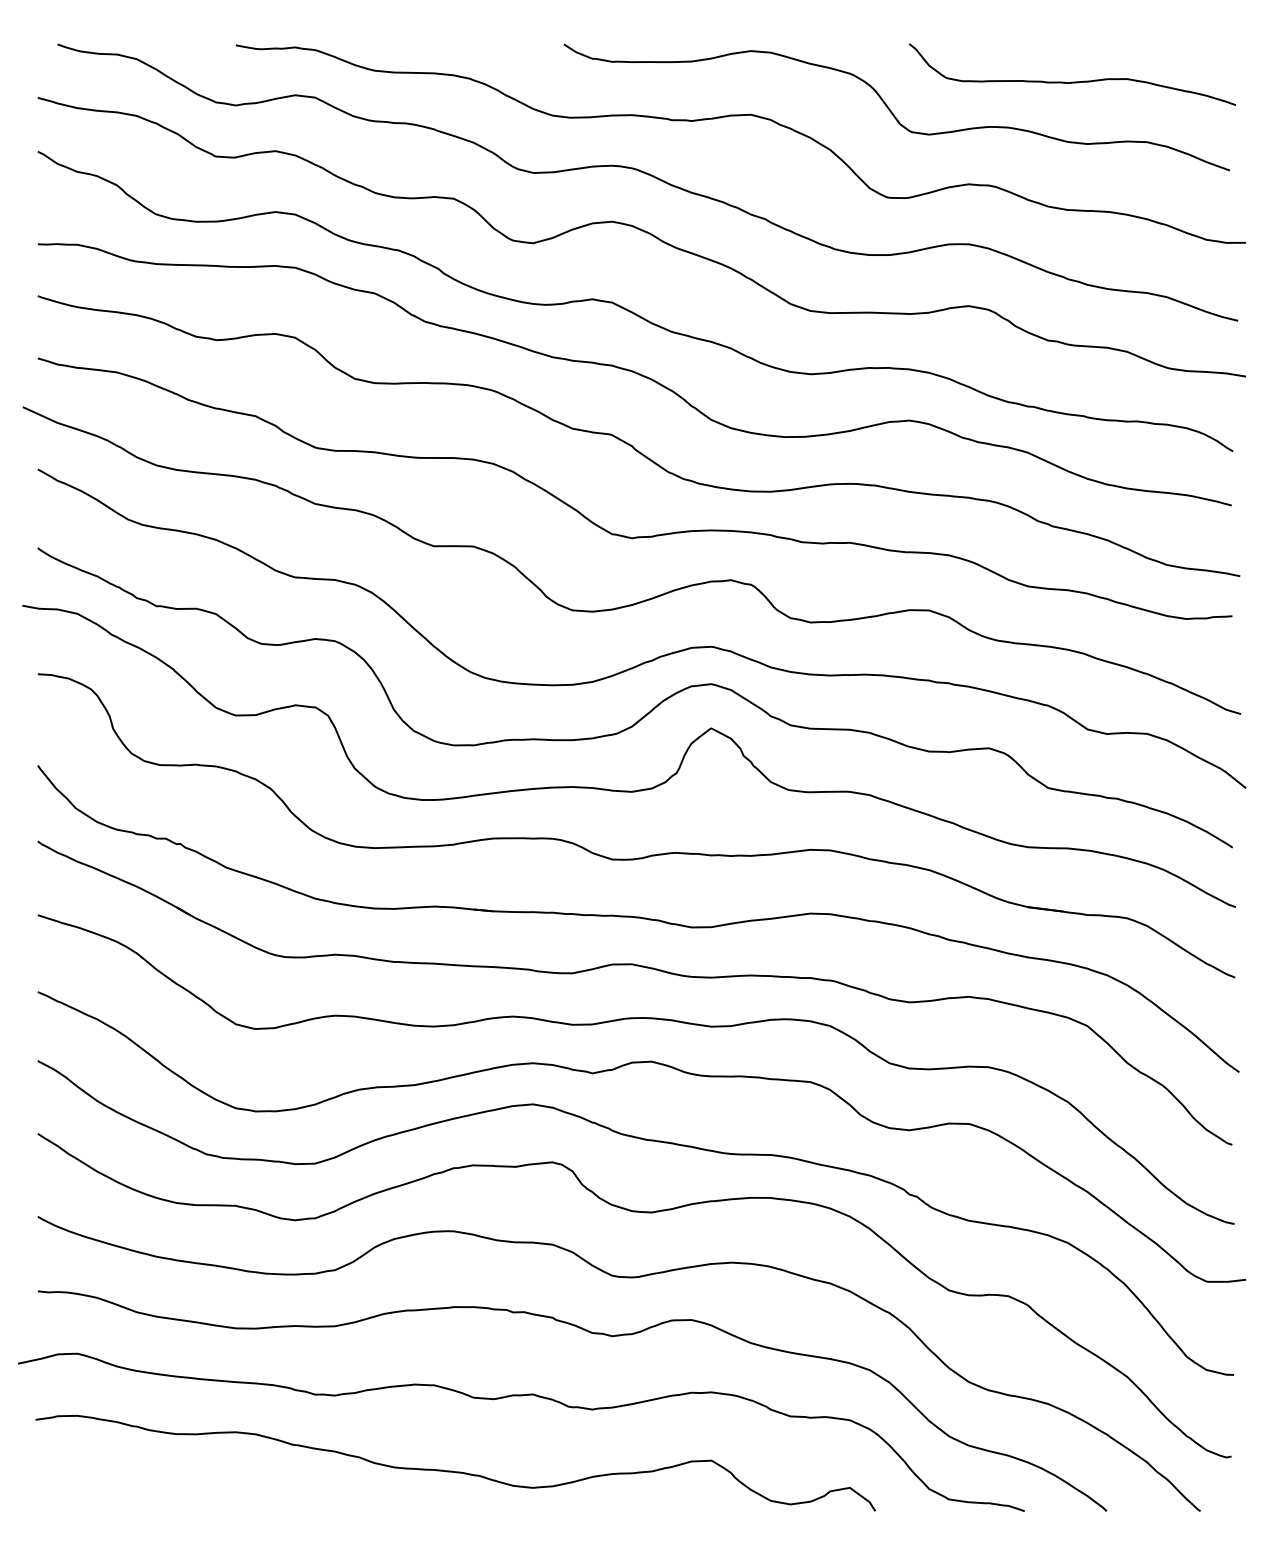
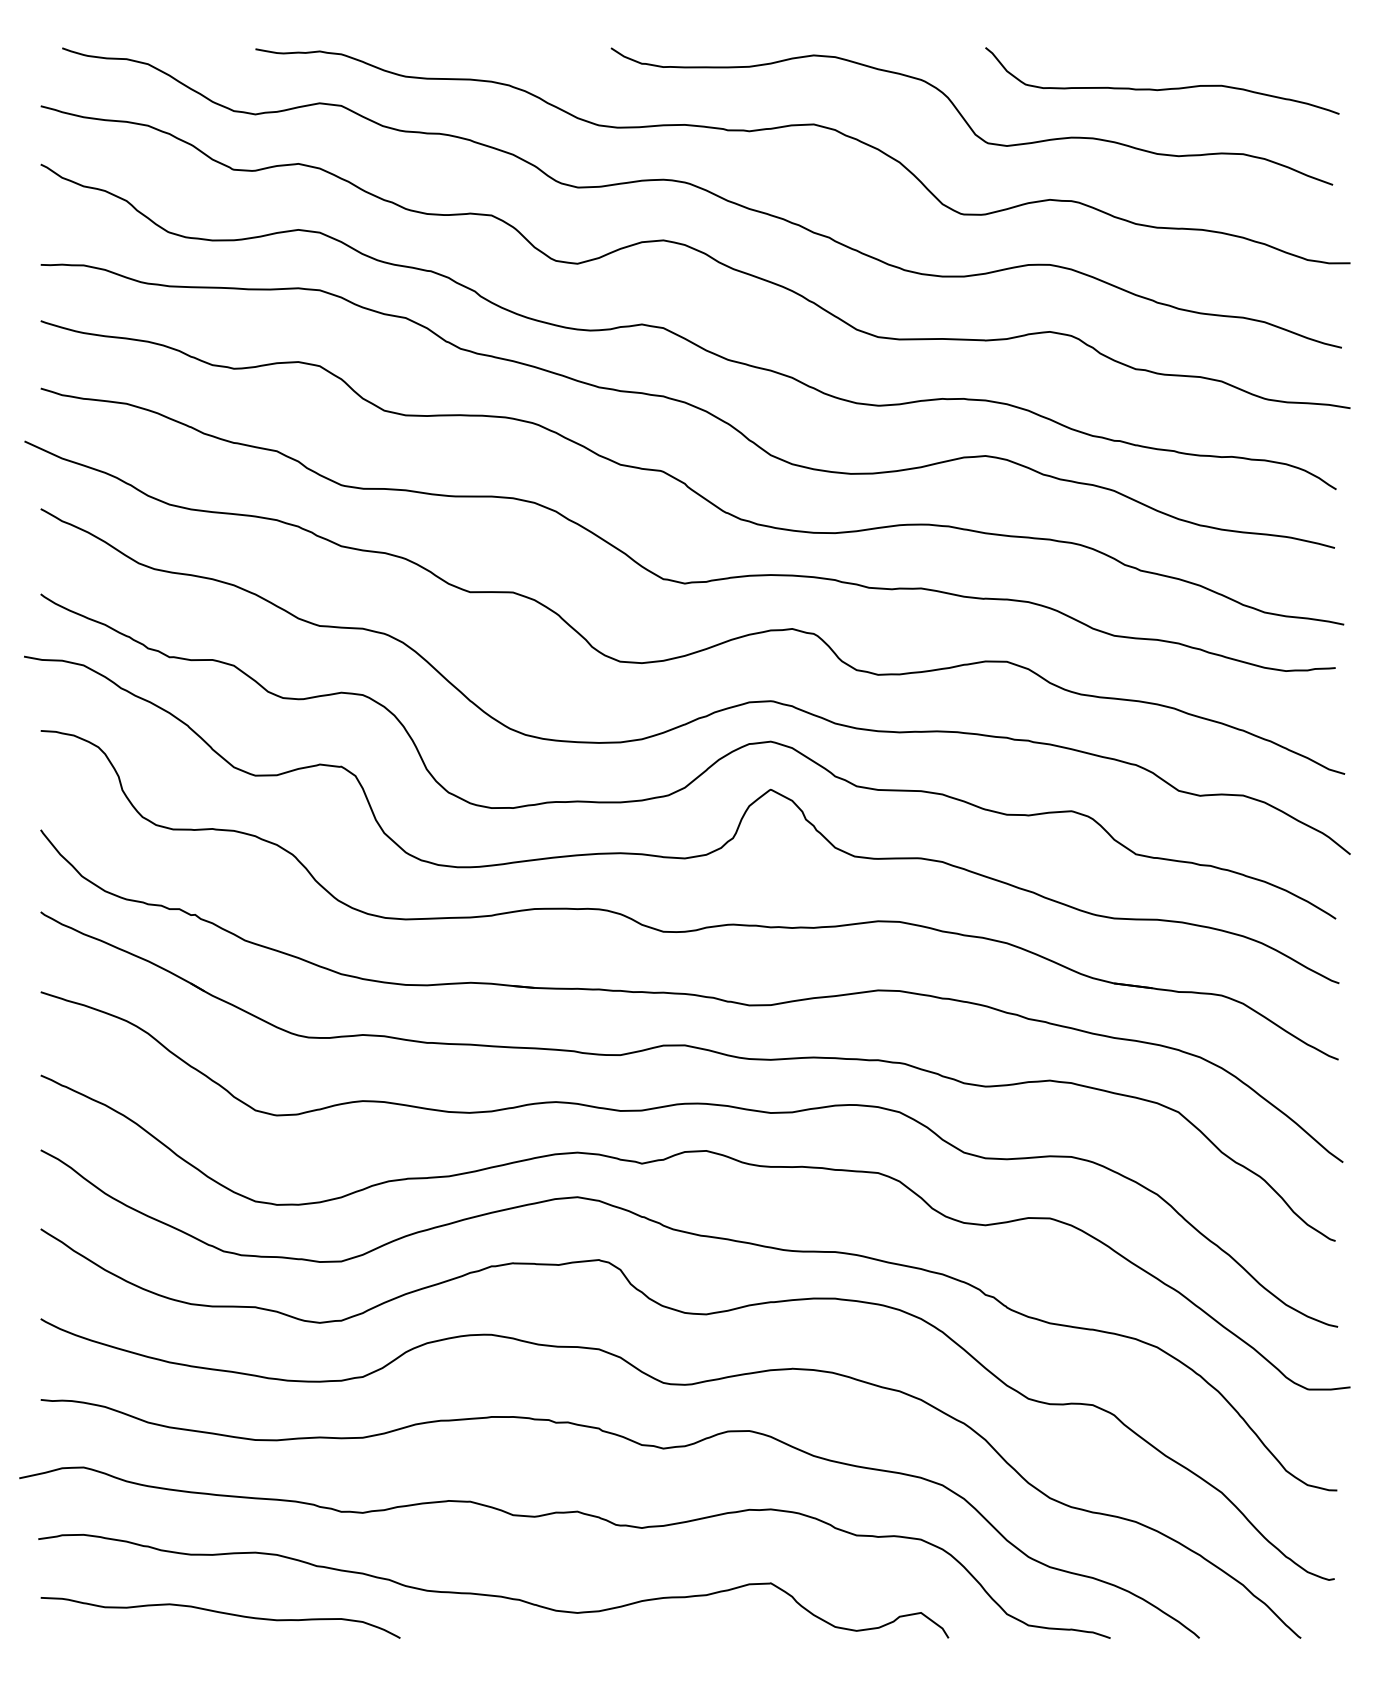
curve: (203, 1488) -> (220, 1613), added

